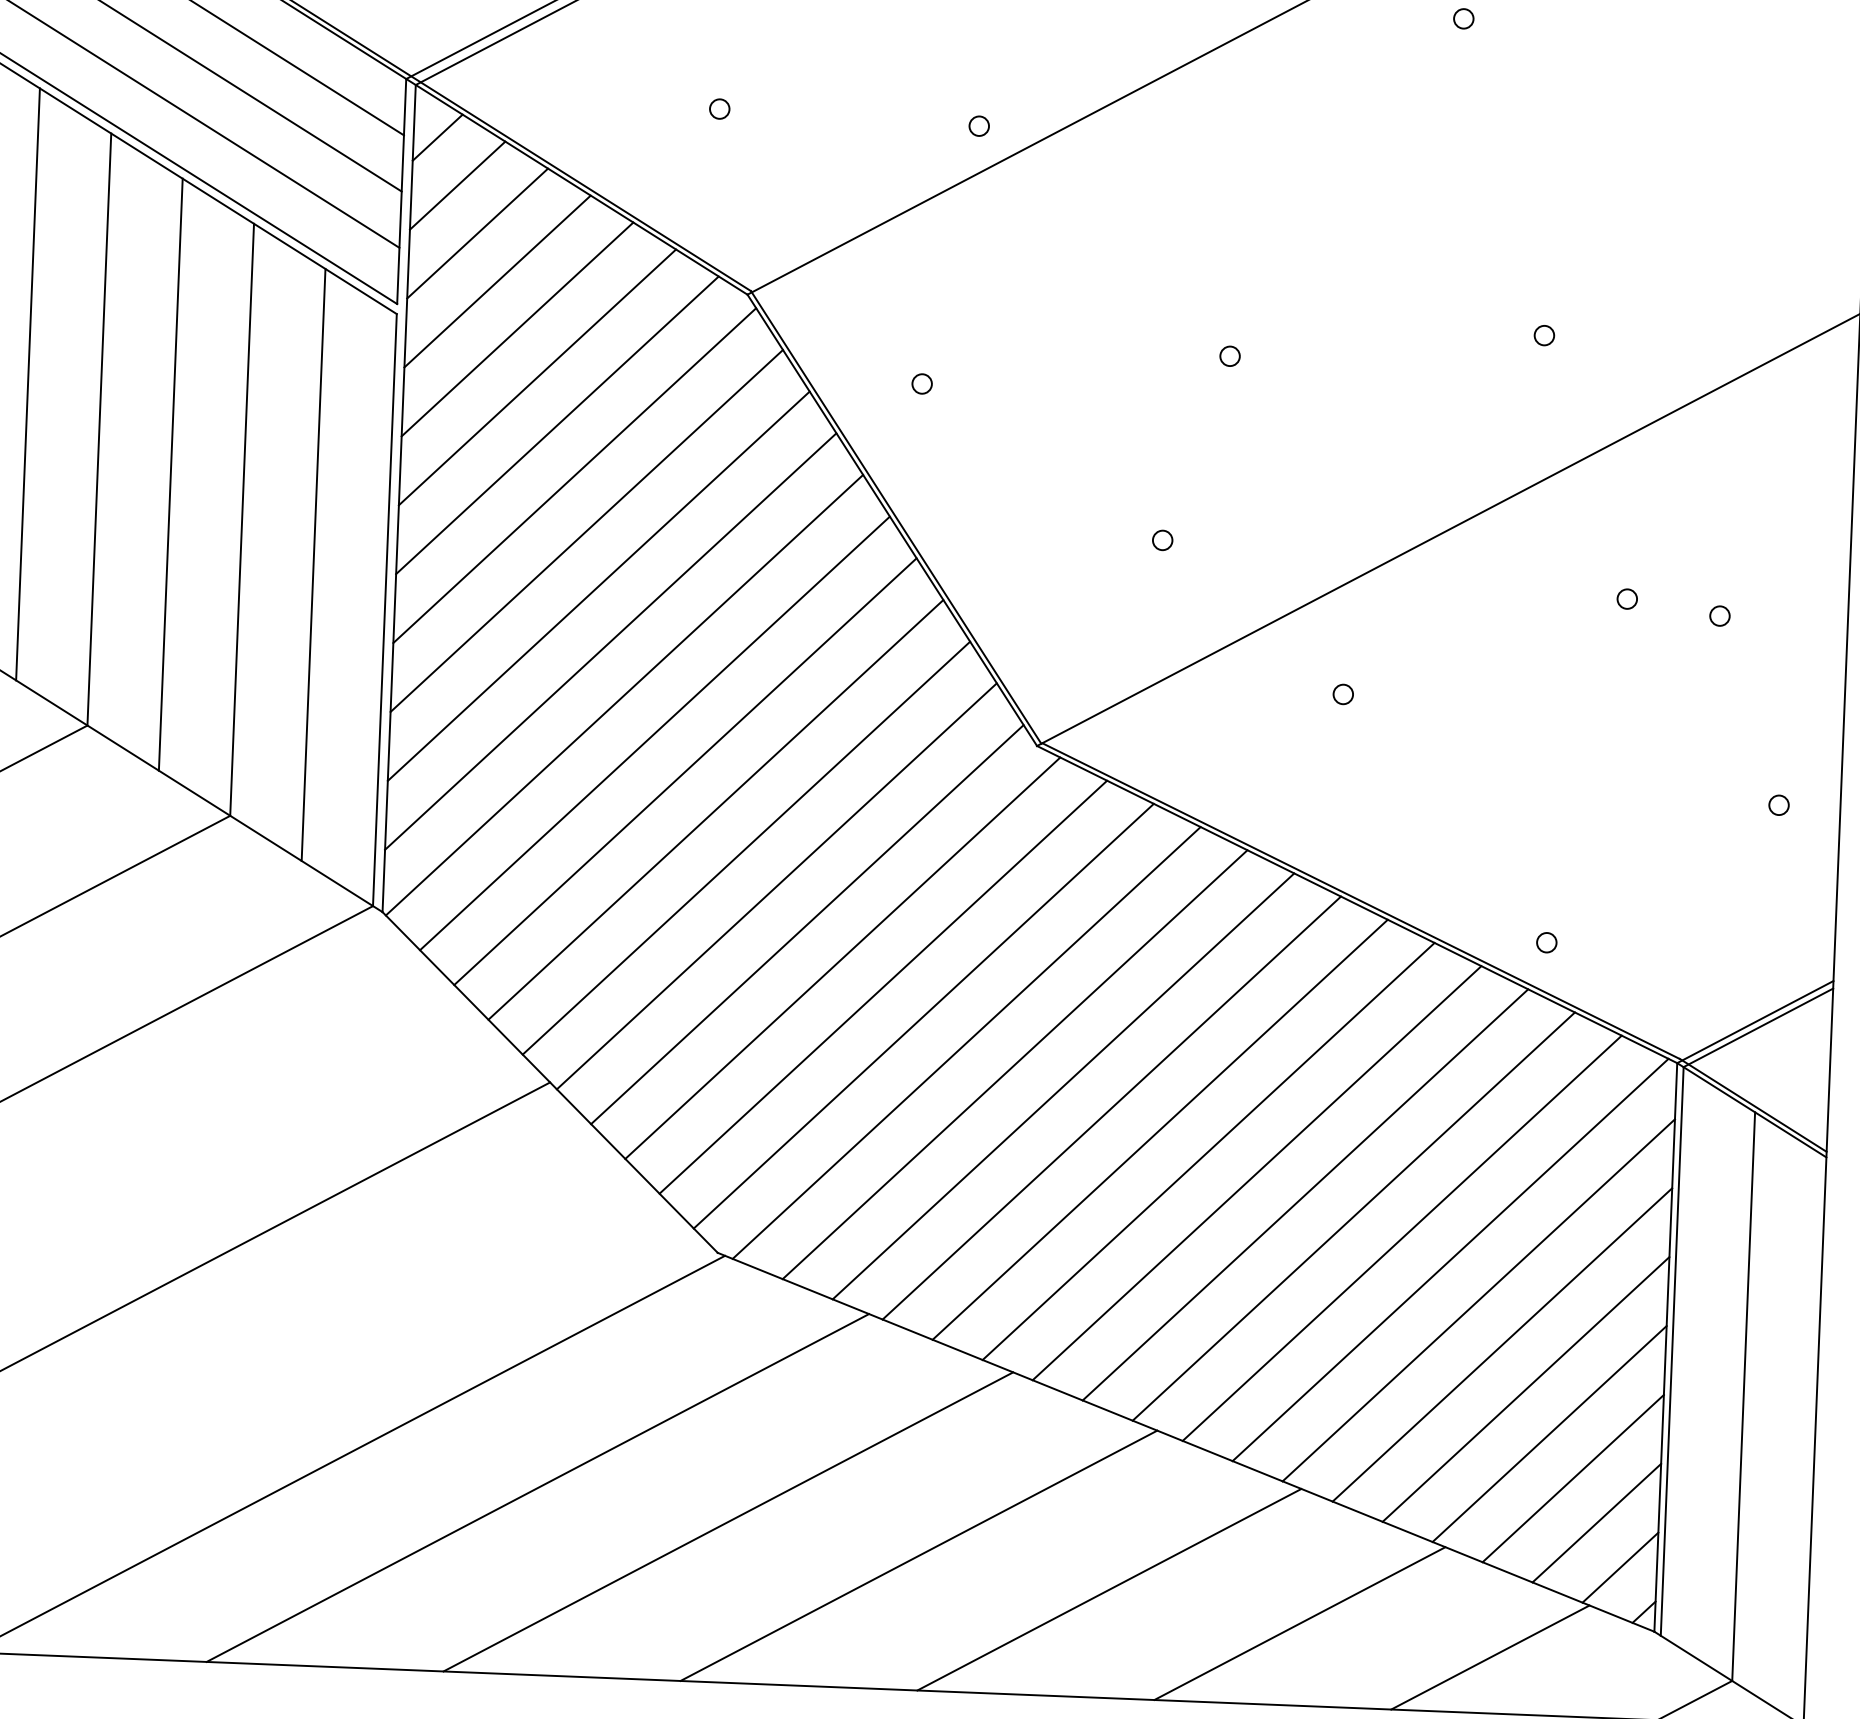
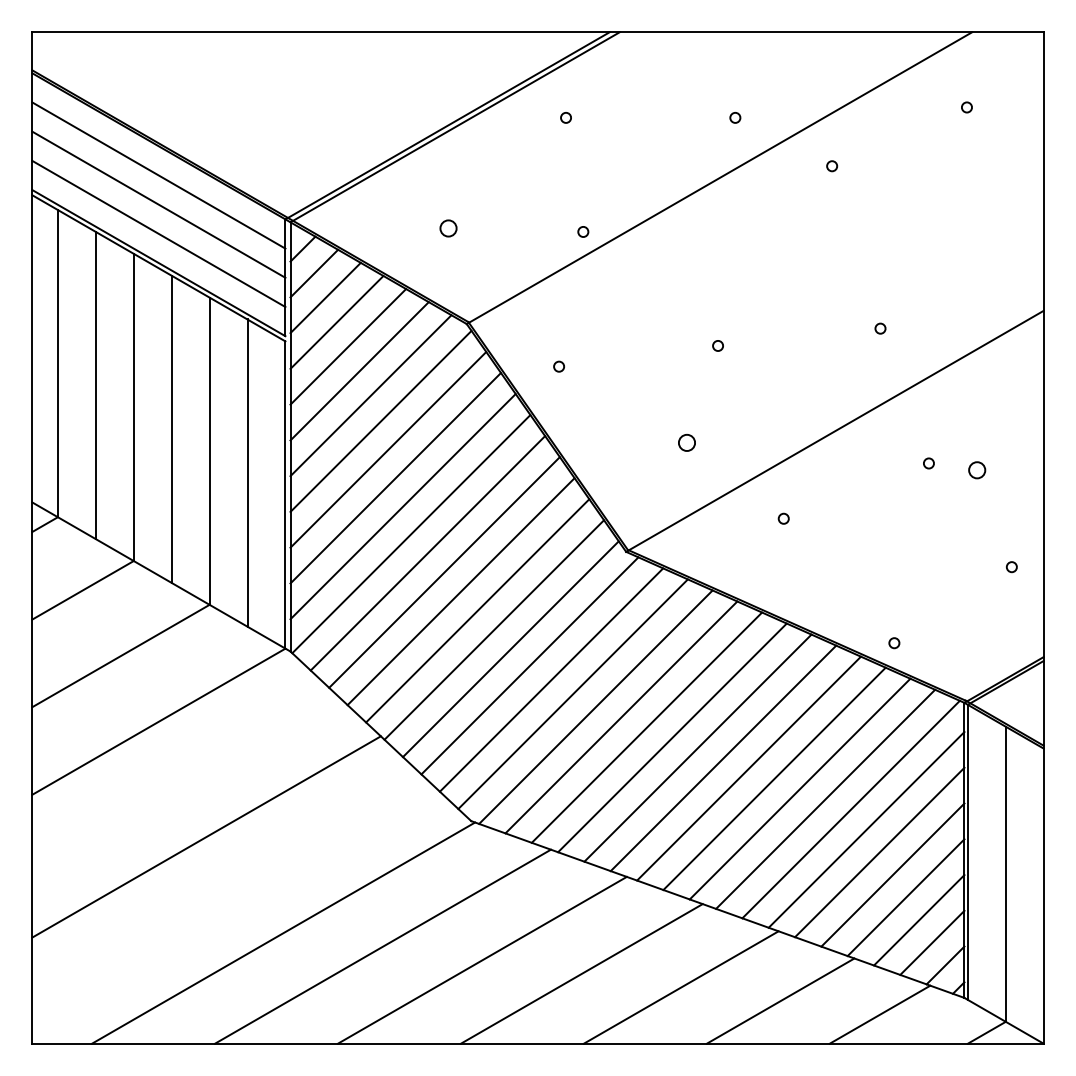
circle: (719, 109) -> (448, 228), size x1.6
circle: (1161, 539) -> (686, 442), size x1.6
circle: (1720, 616) -> (977, 470), size x1.6

